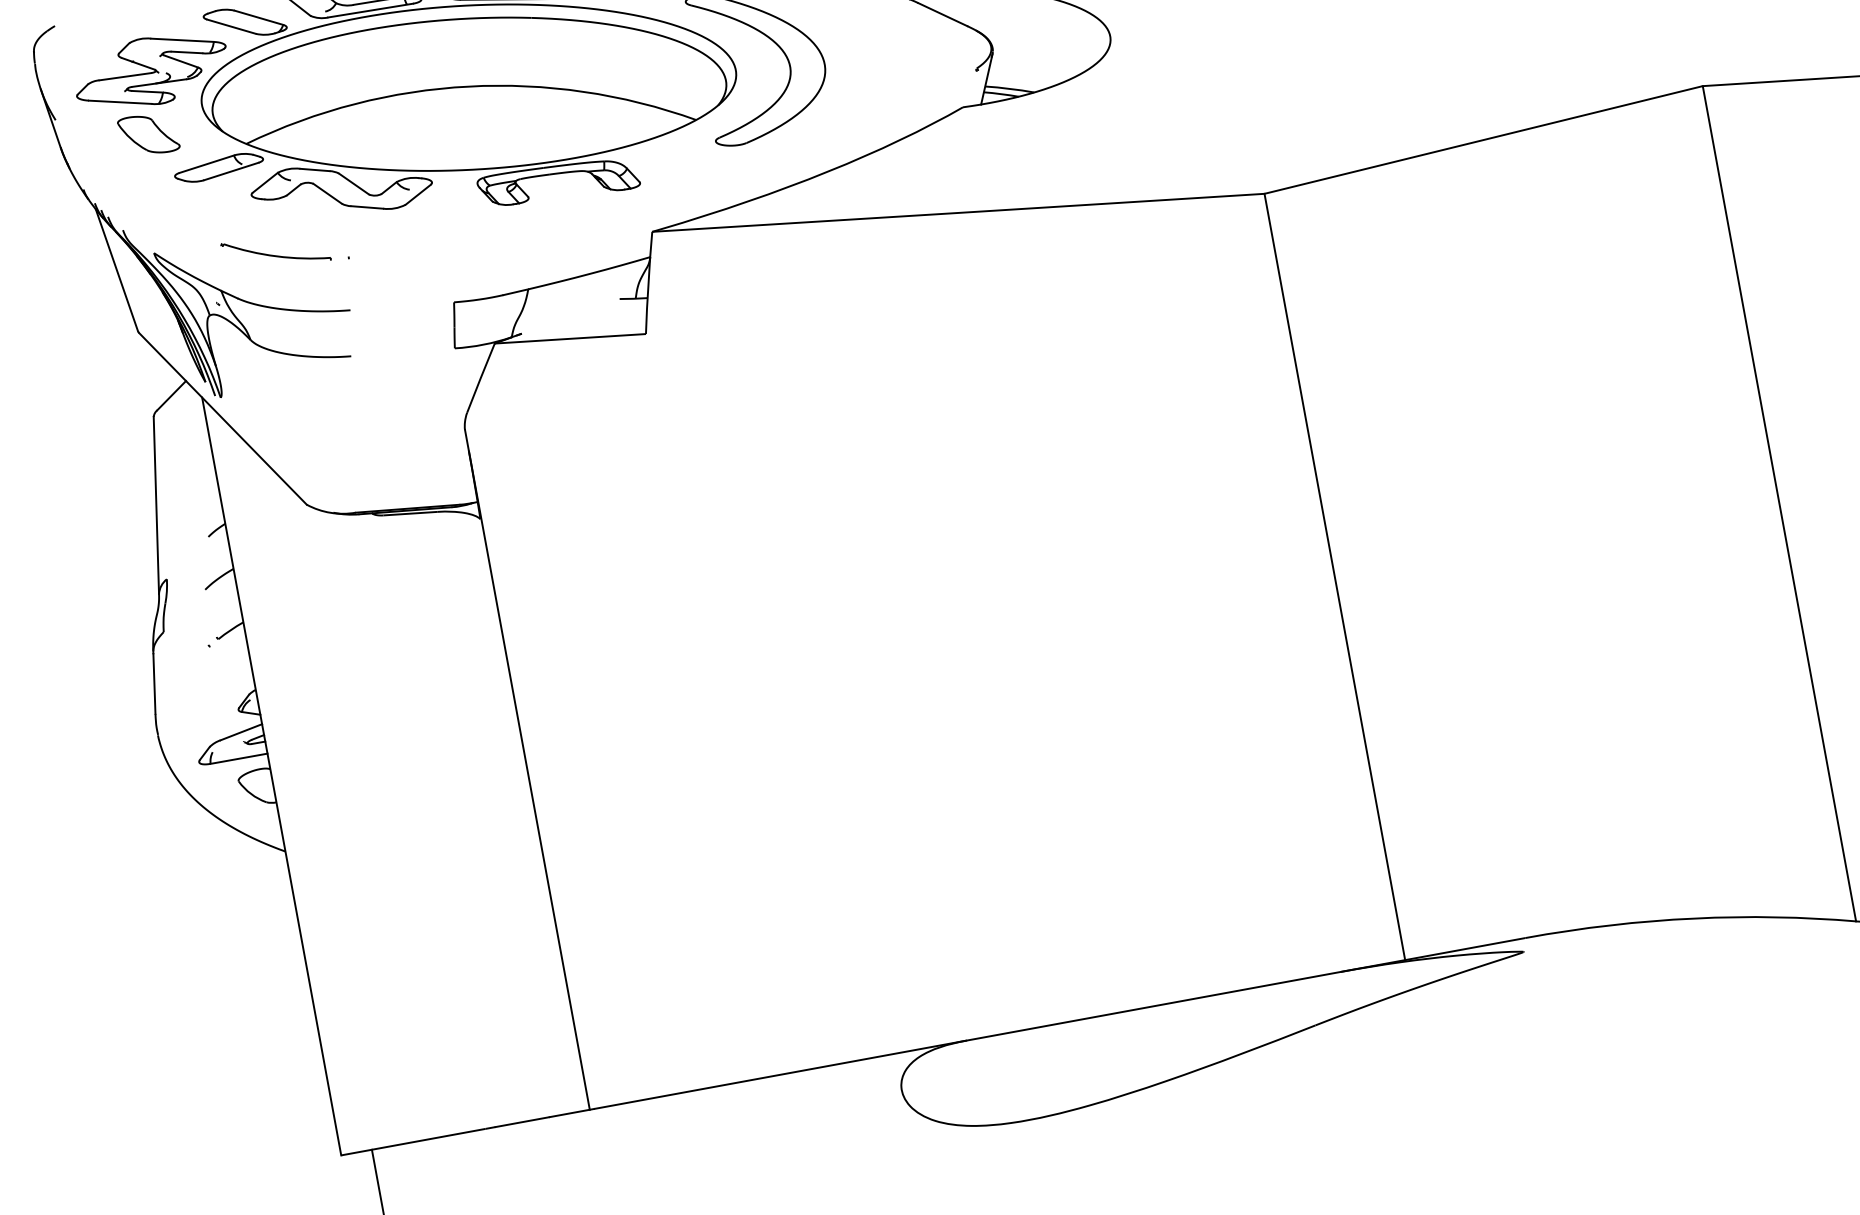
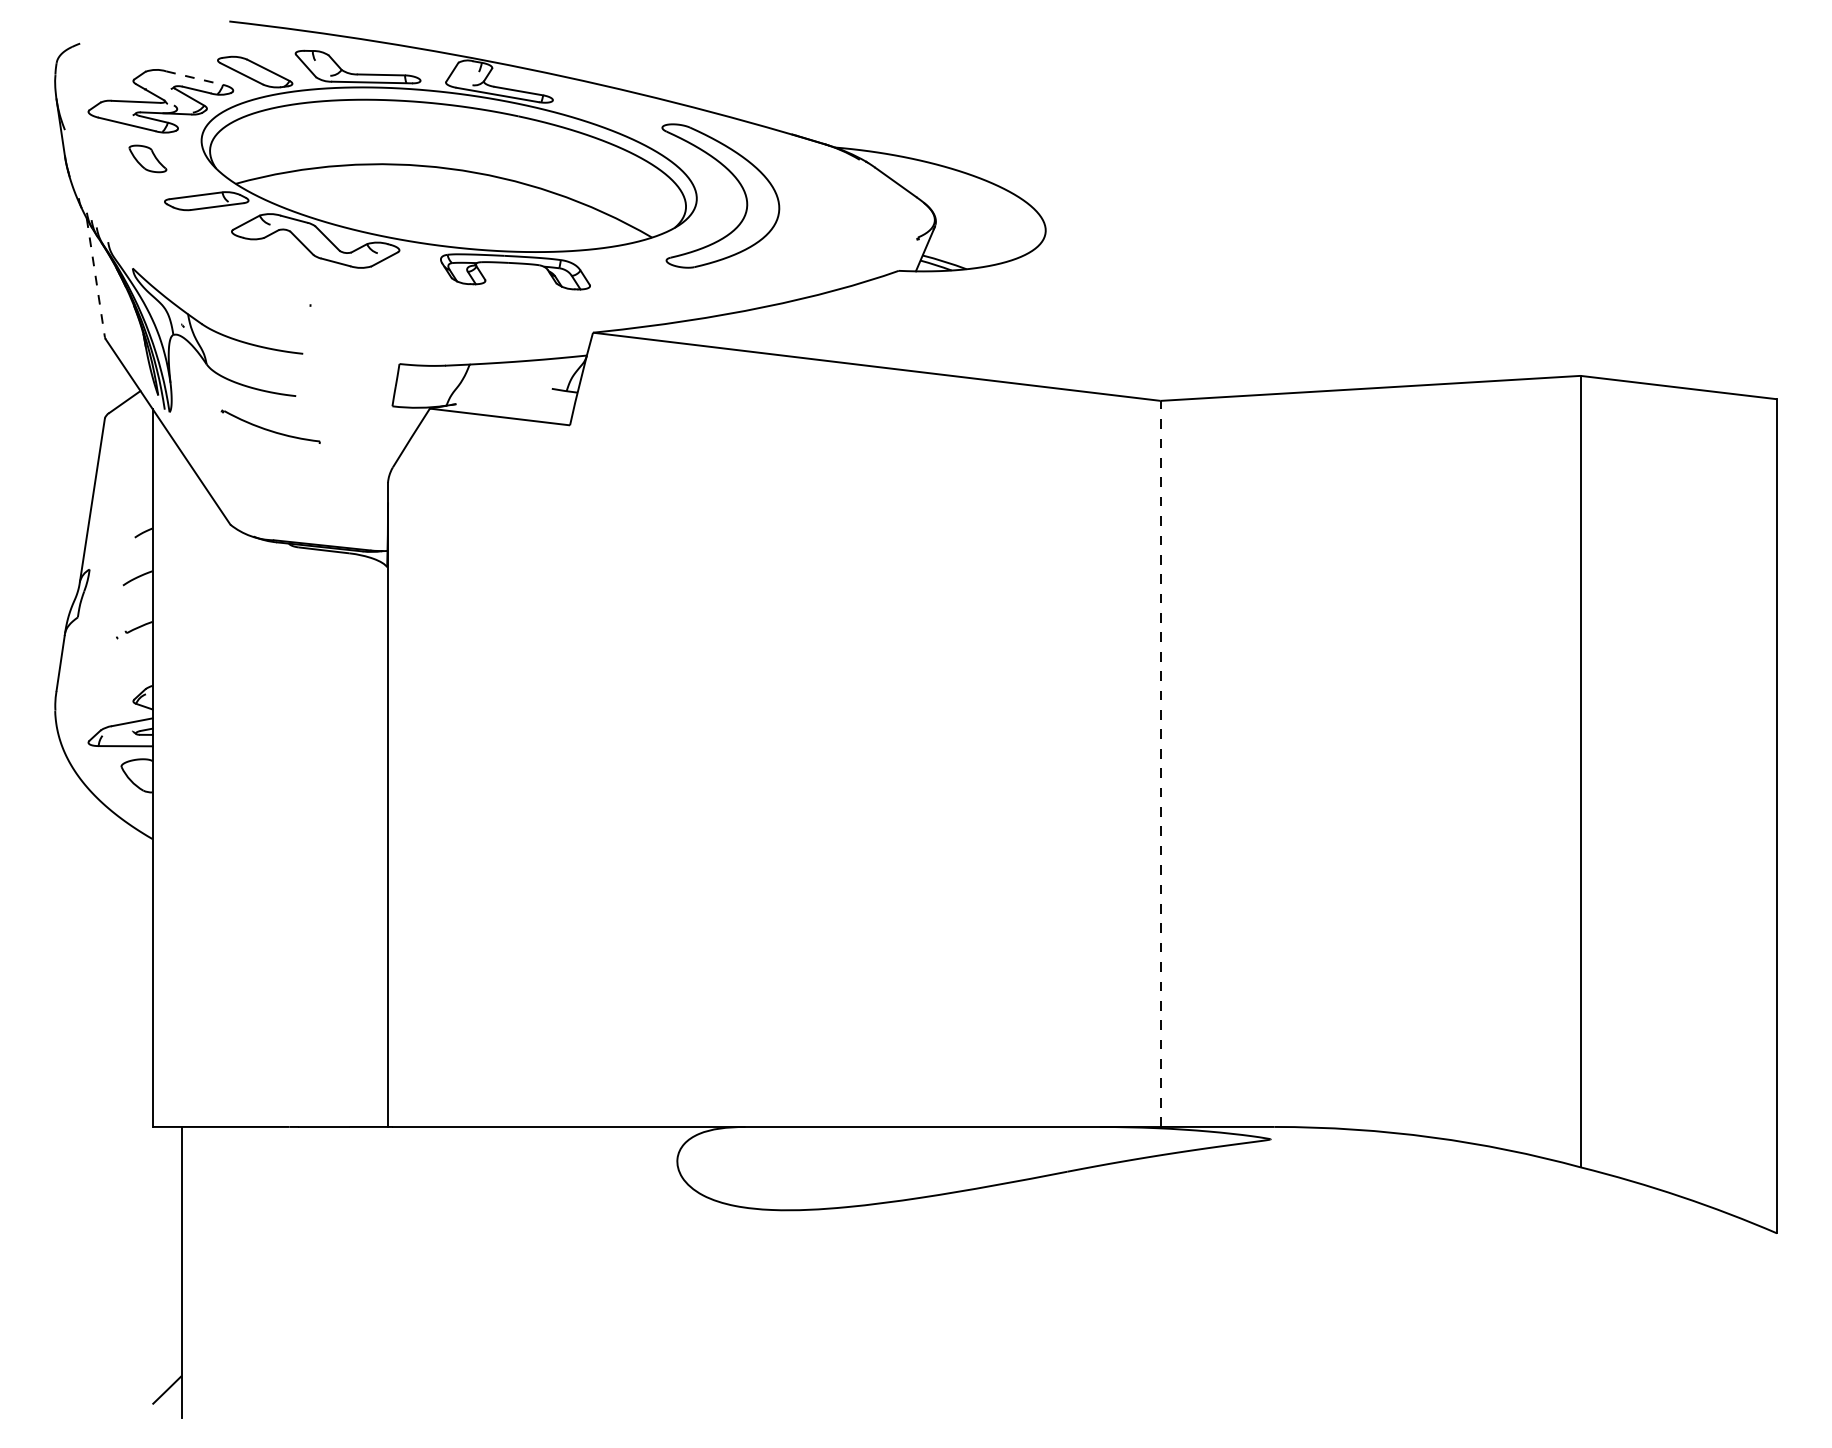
line: (183, 40) -> (195, 78), solid -> dashed
part: (148, 134) -> (147, 158), size x0.7
part: (275, 251) -> (270, 426), moved
line: (116, 270) -> (95, 278), solid -> dashed
line: (1334, 576) -> (1160, 763), solid -> dashed

